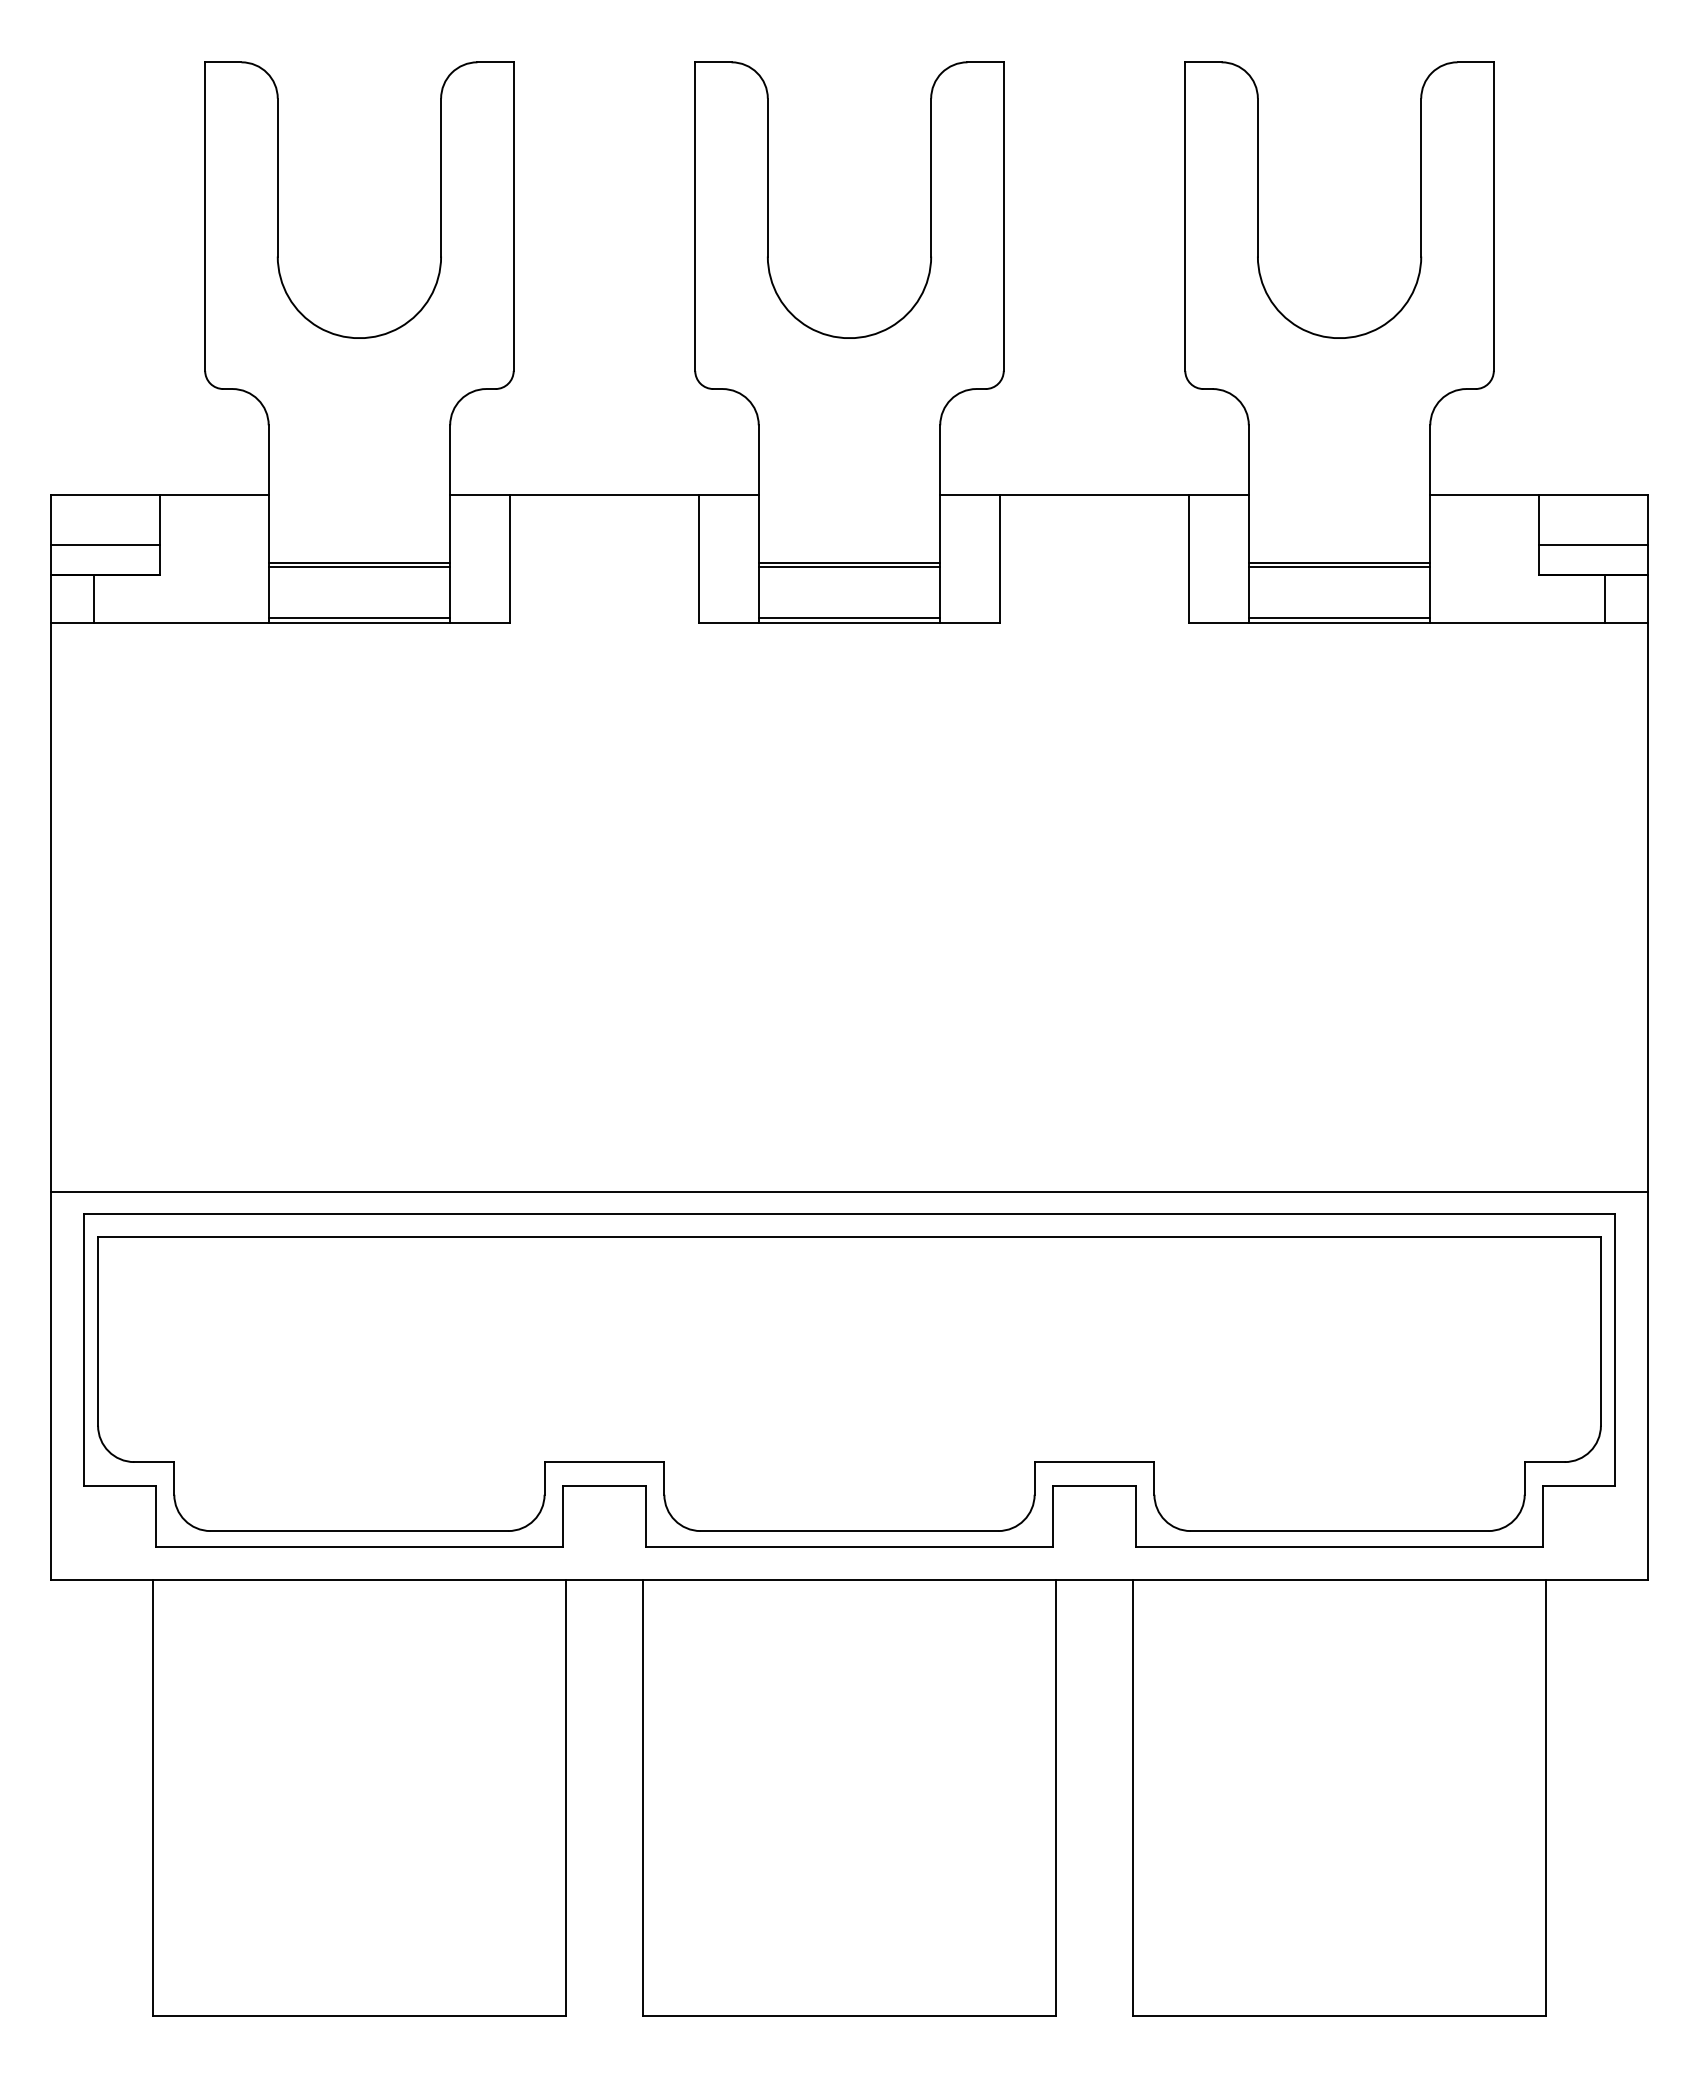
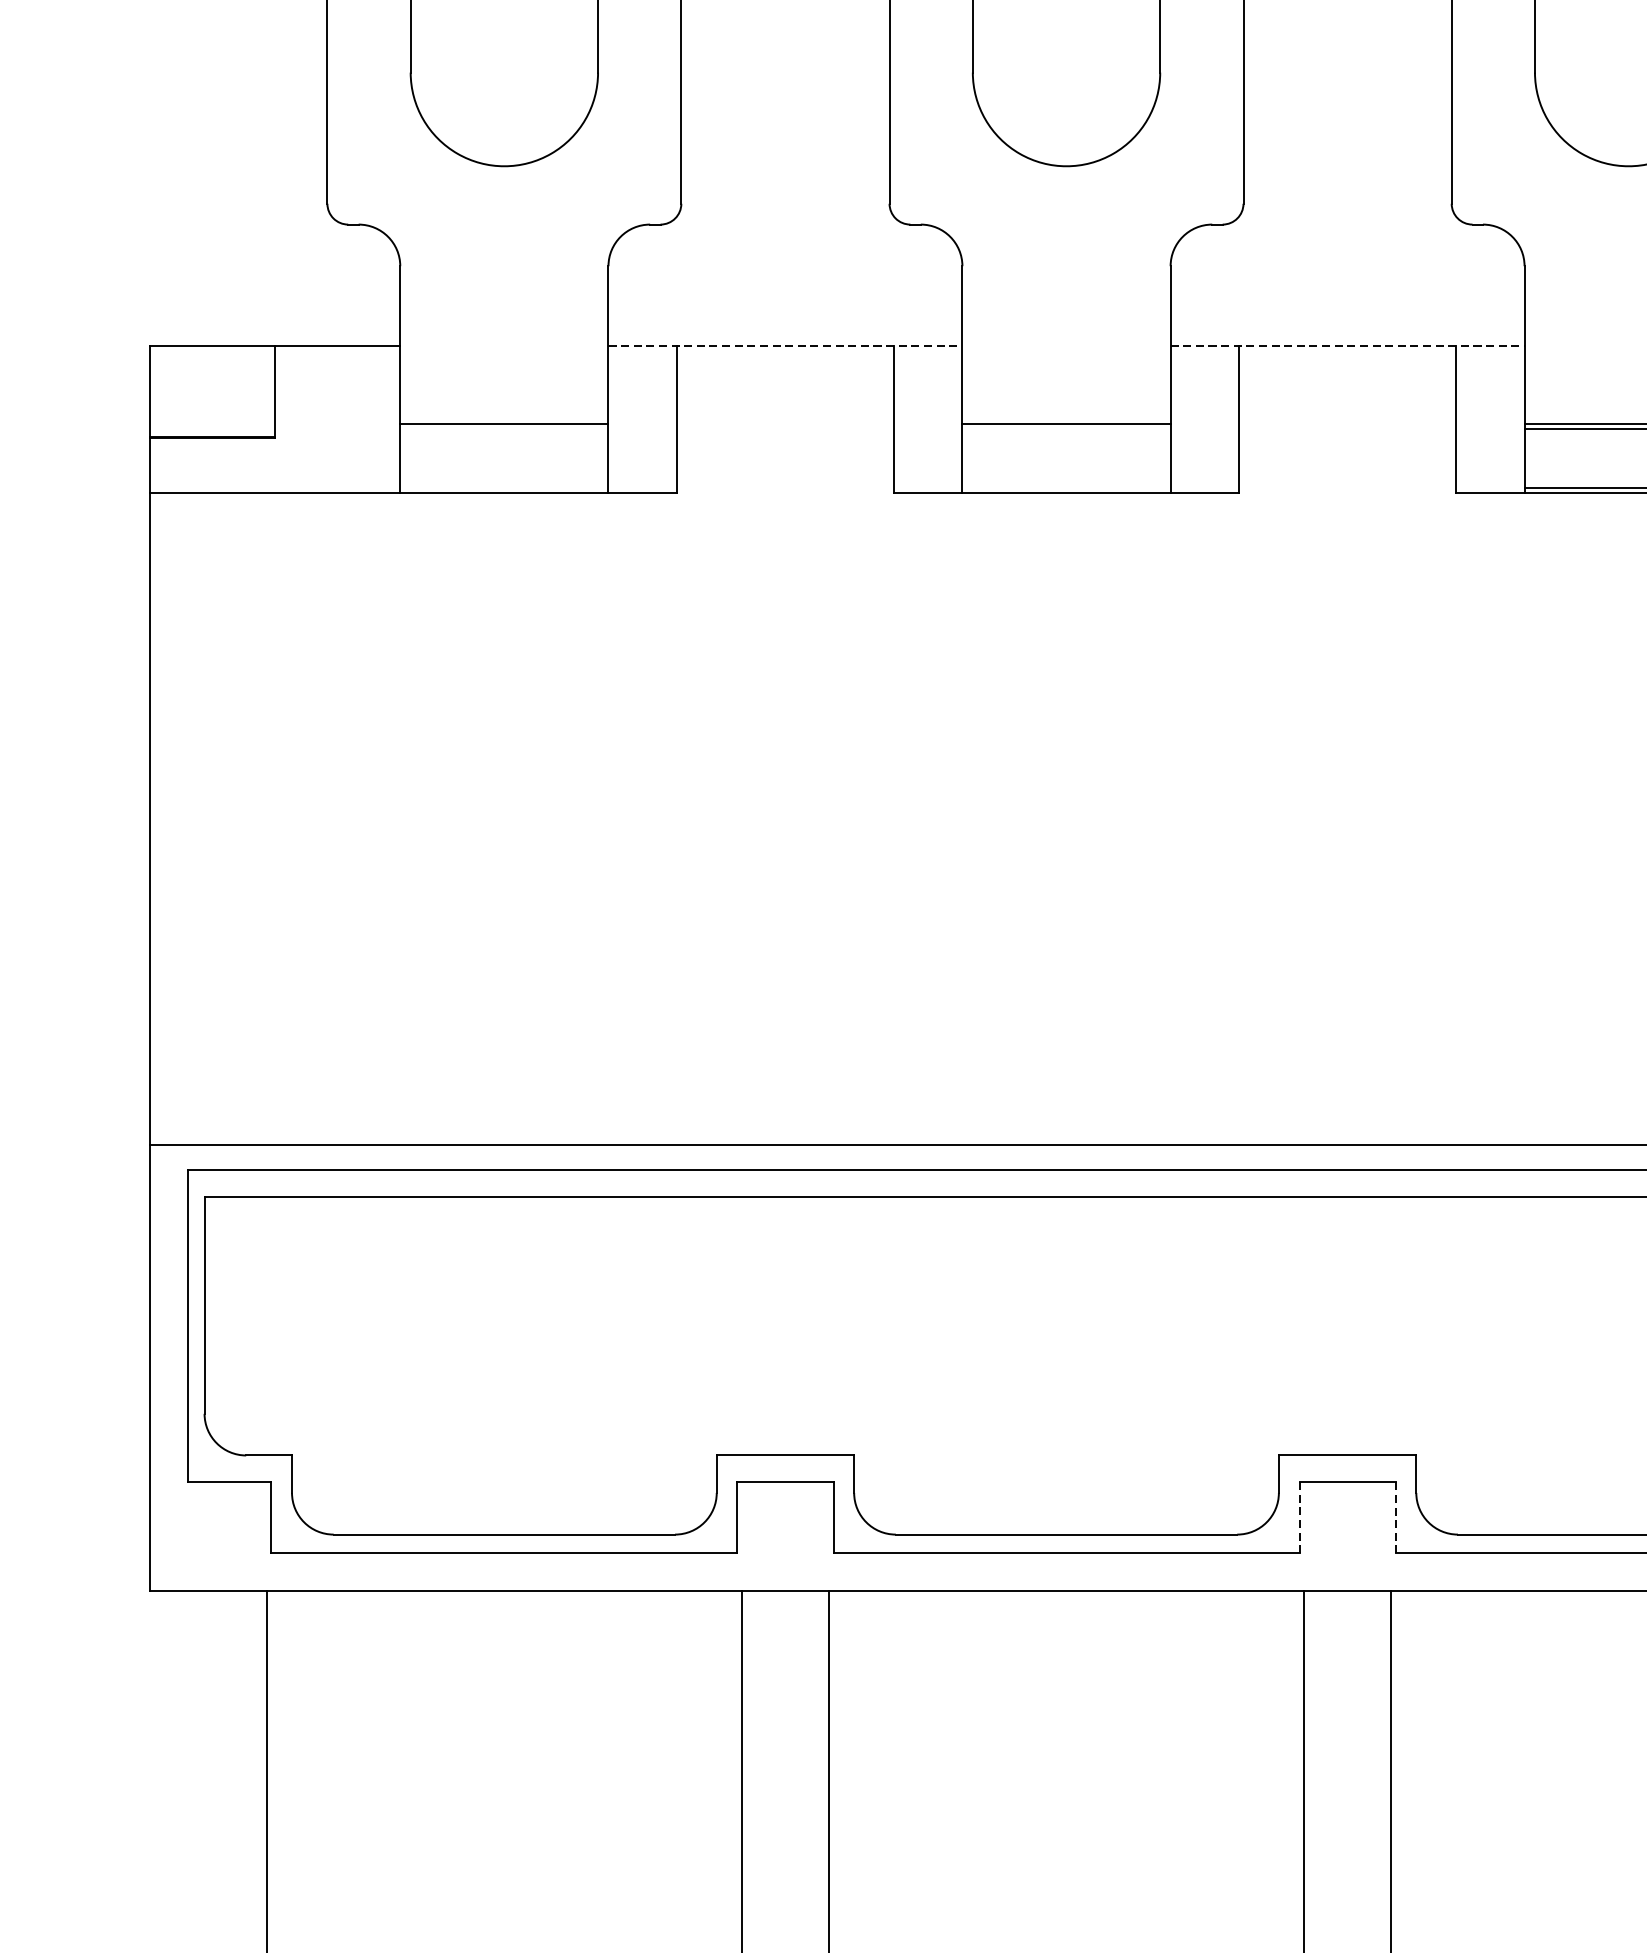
line: (604, 494) -> (785, 345), solid -> dashed
line: (1095, 494) -> (1348, 345), solid -> dashed
line: (104, 544) -> (211, 402), removed
line: (359, 567) -> (504, 429), removed
line: (849, 567) -> (1066, 429), removed
line: (94, 598) -> (200, 464), removed
line: (359, 618) -> (504, 487), removed
line: (849, 618) -> (1066, 487), removed
line: (1052, 1516) -> (1299, 1517), solid -> dashed
line: (1136, 1516) -> (1395, 1517), solid -> dashed

